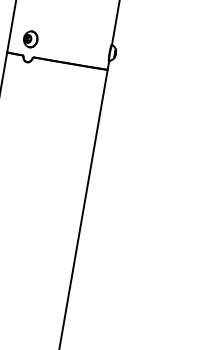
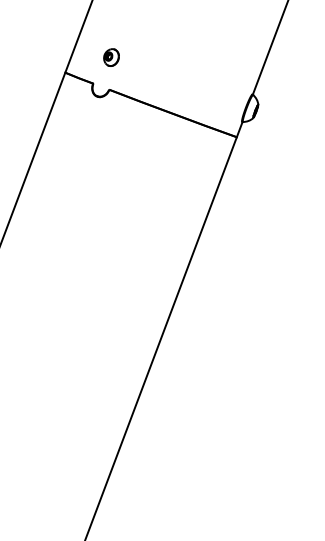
part: (30, 39) -> (110, 57), size x0.6

